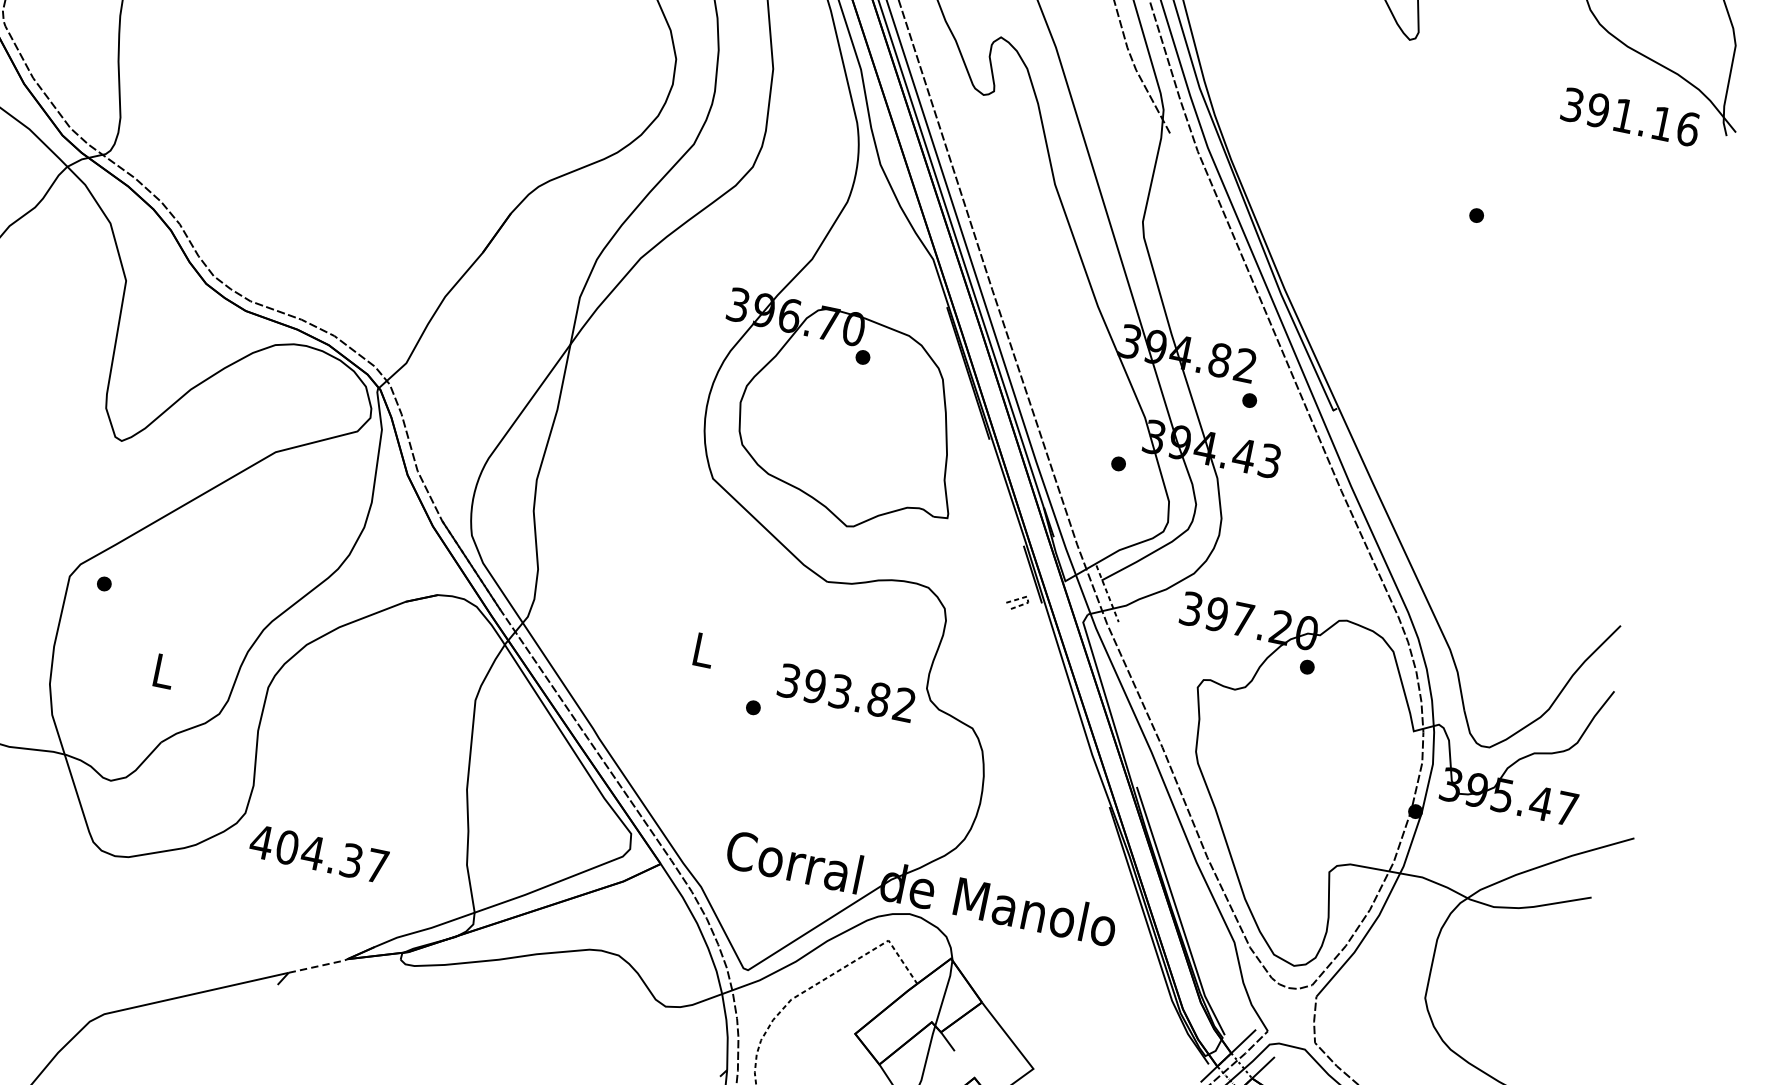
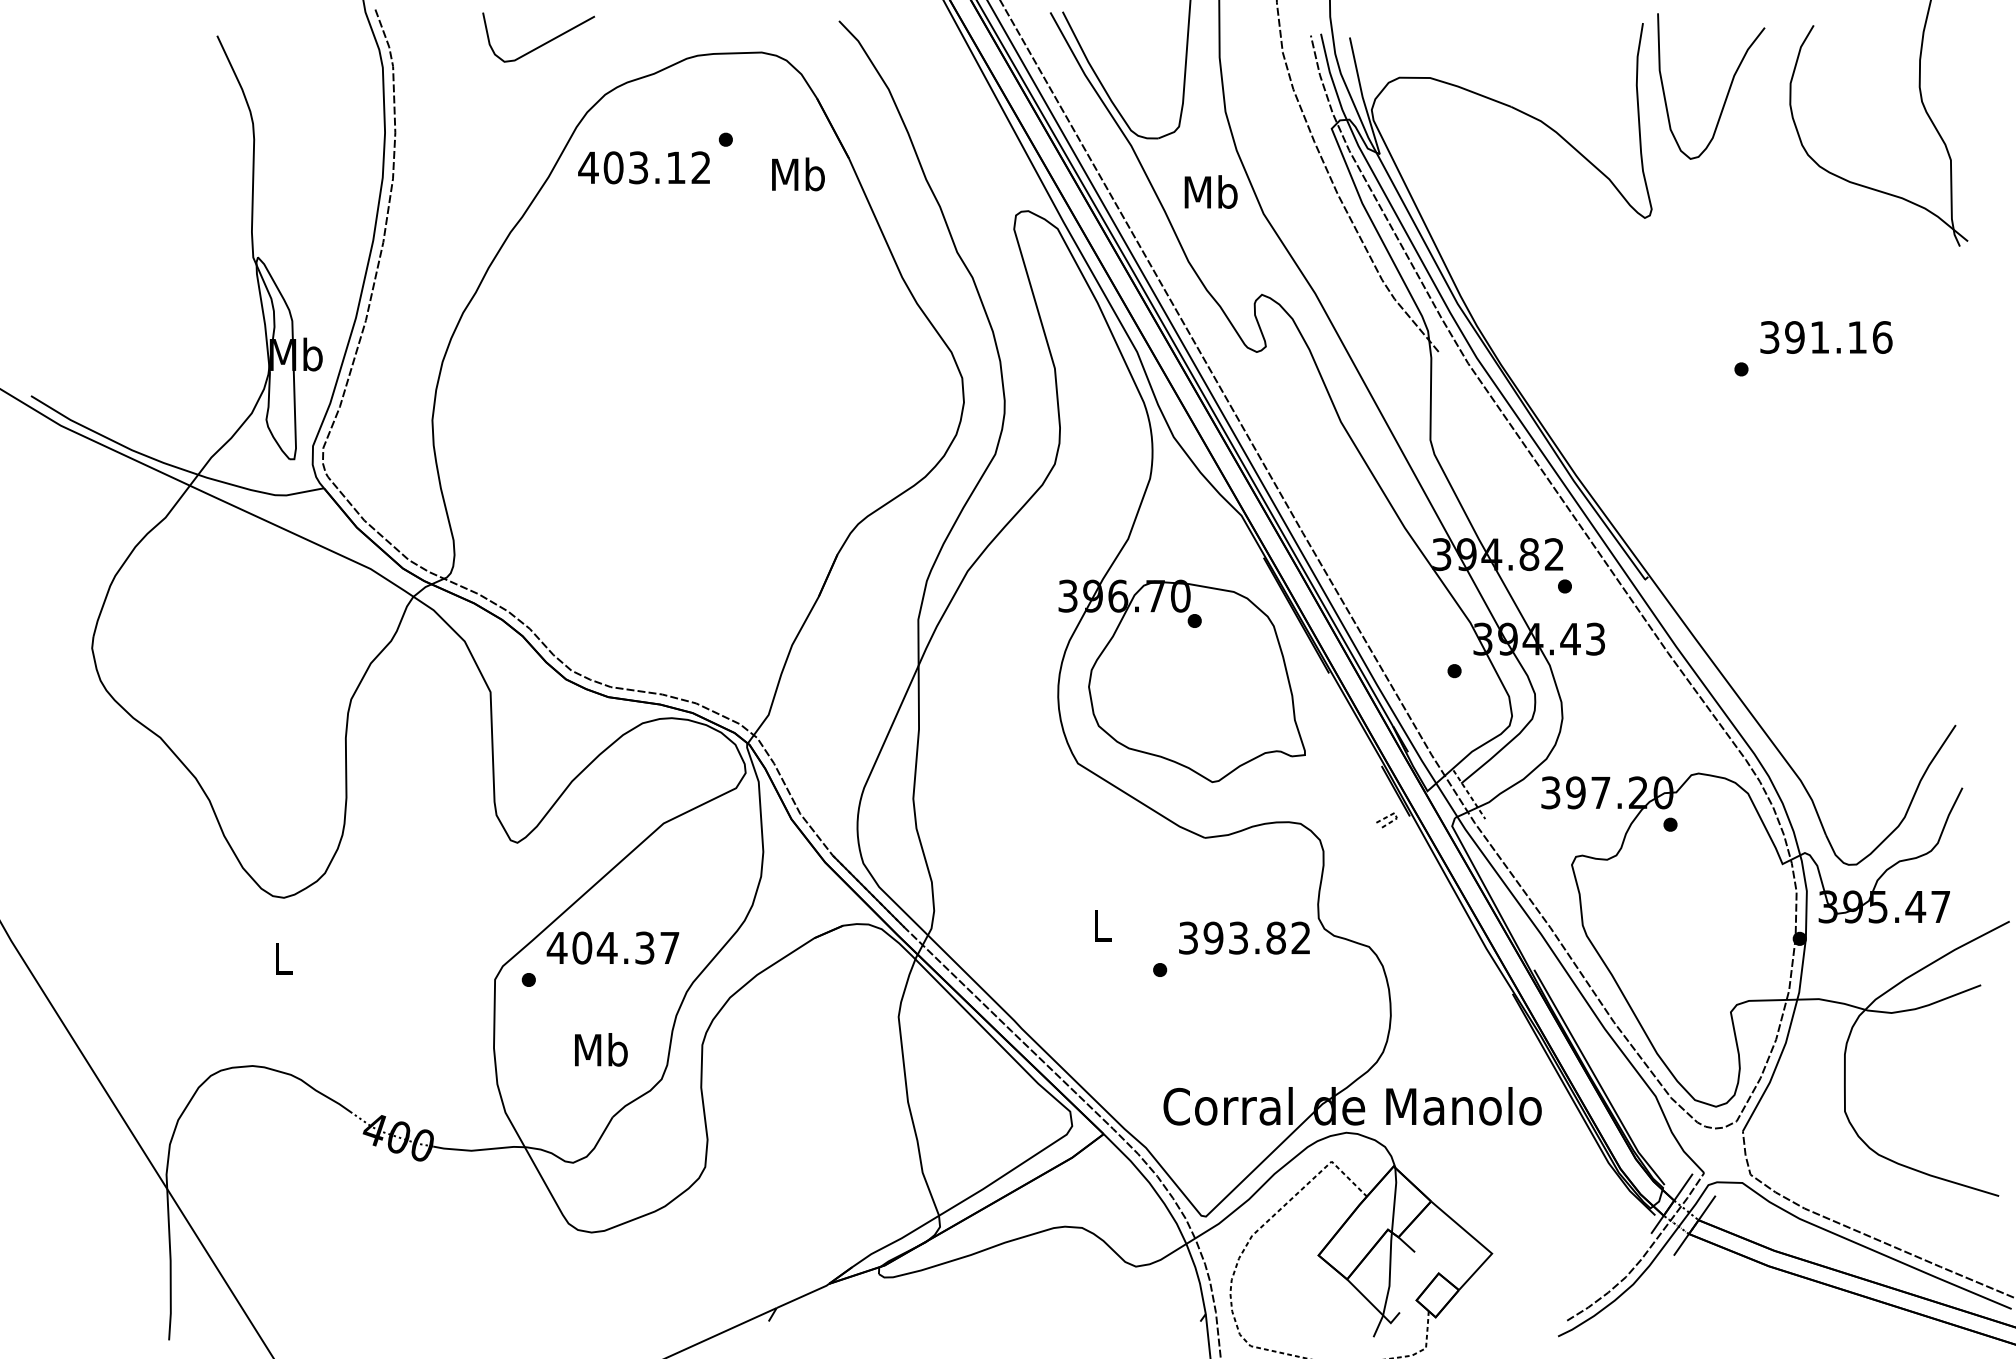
text: (1630, 117) -> (1826, 337), moved
text: (164, 670) -> (601, 1049), L -> Mb
text: (318, 853) -> (612, 947), moved
line: (318, 965) -> (803, 1295), dashed -> solid

